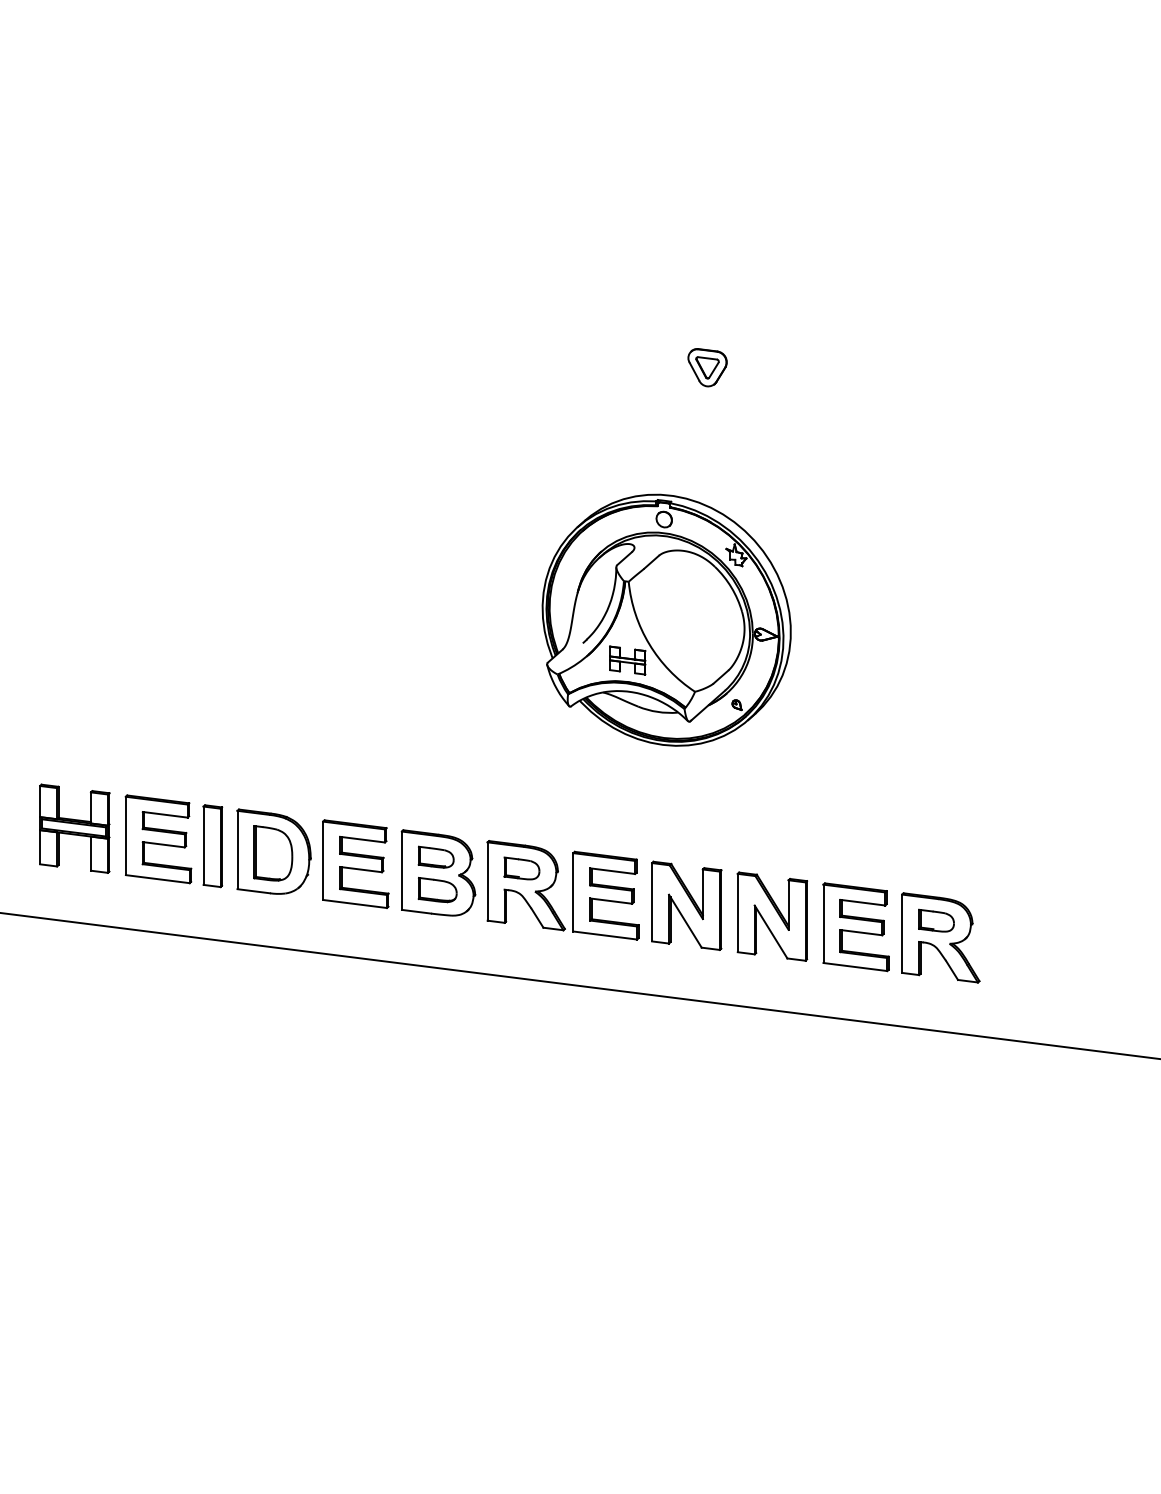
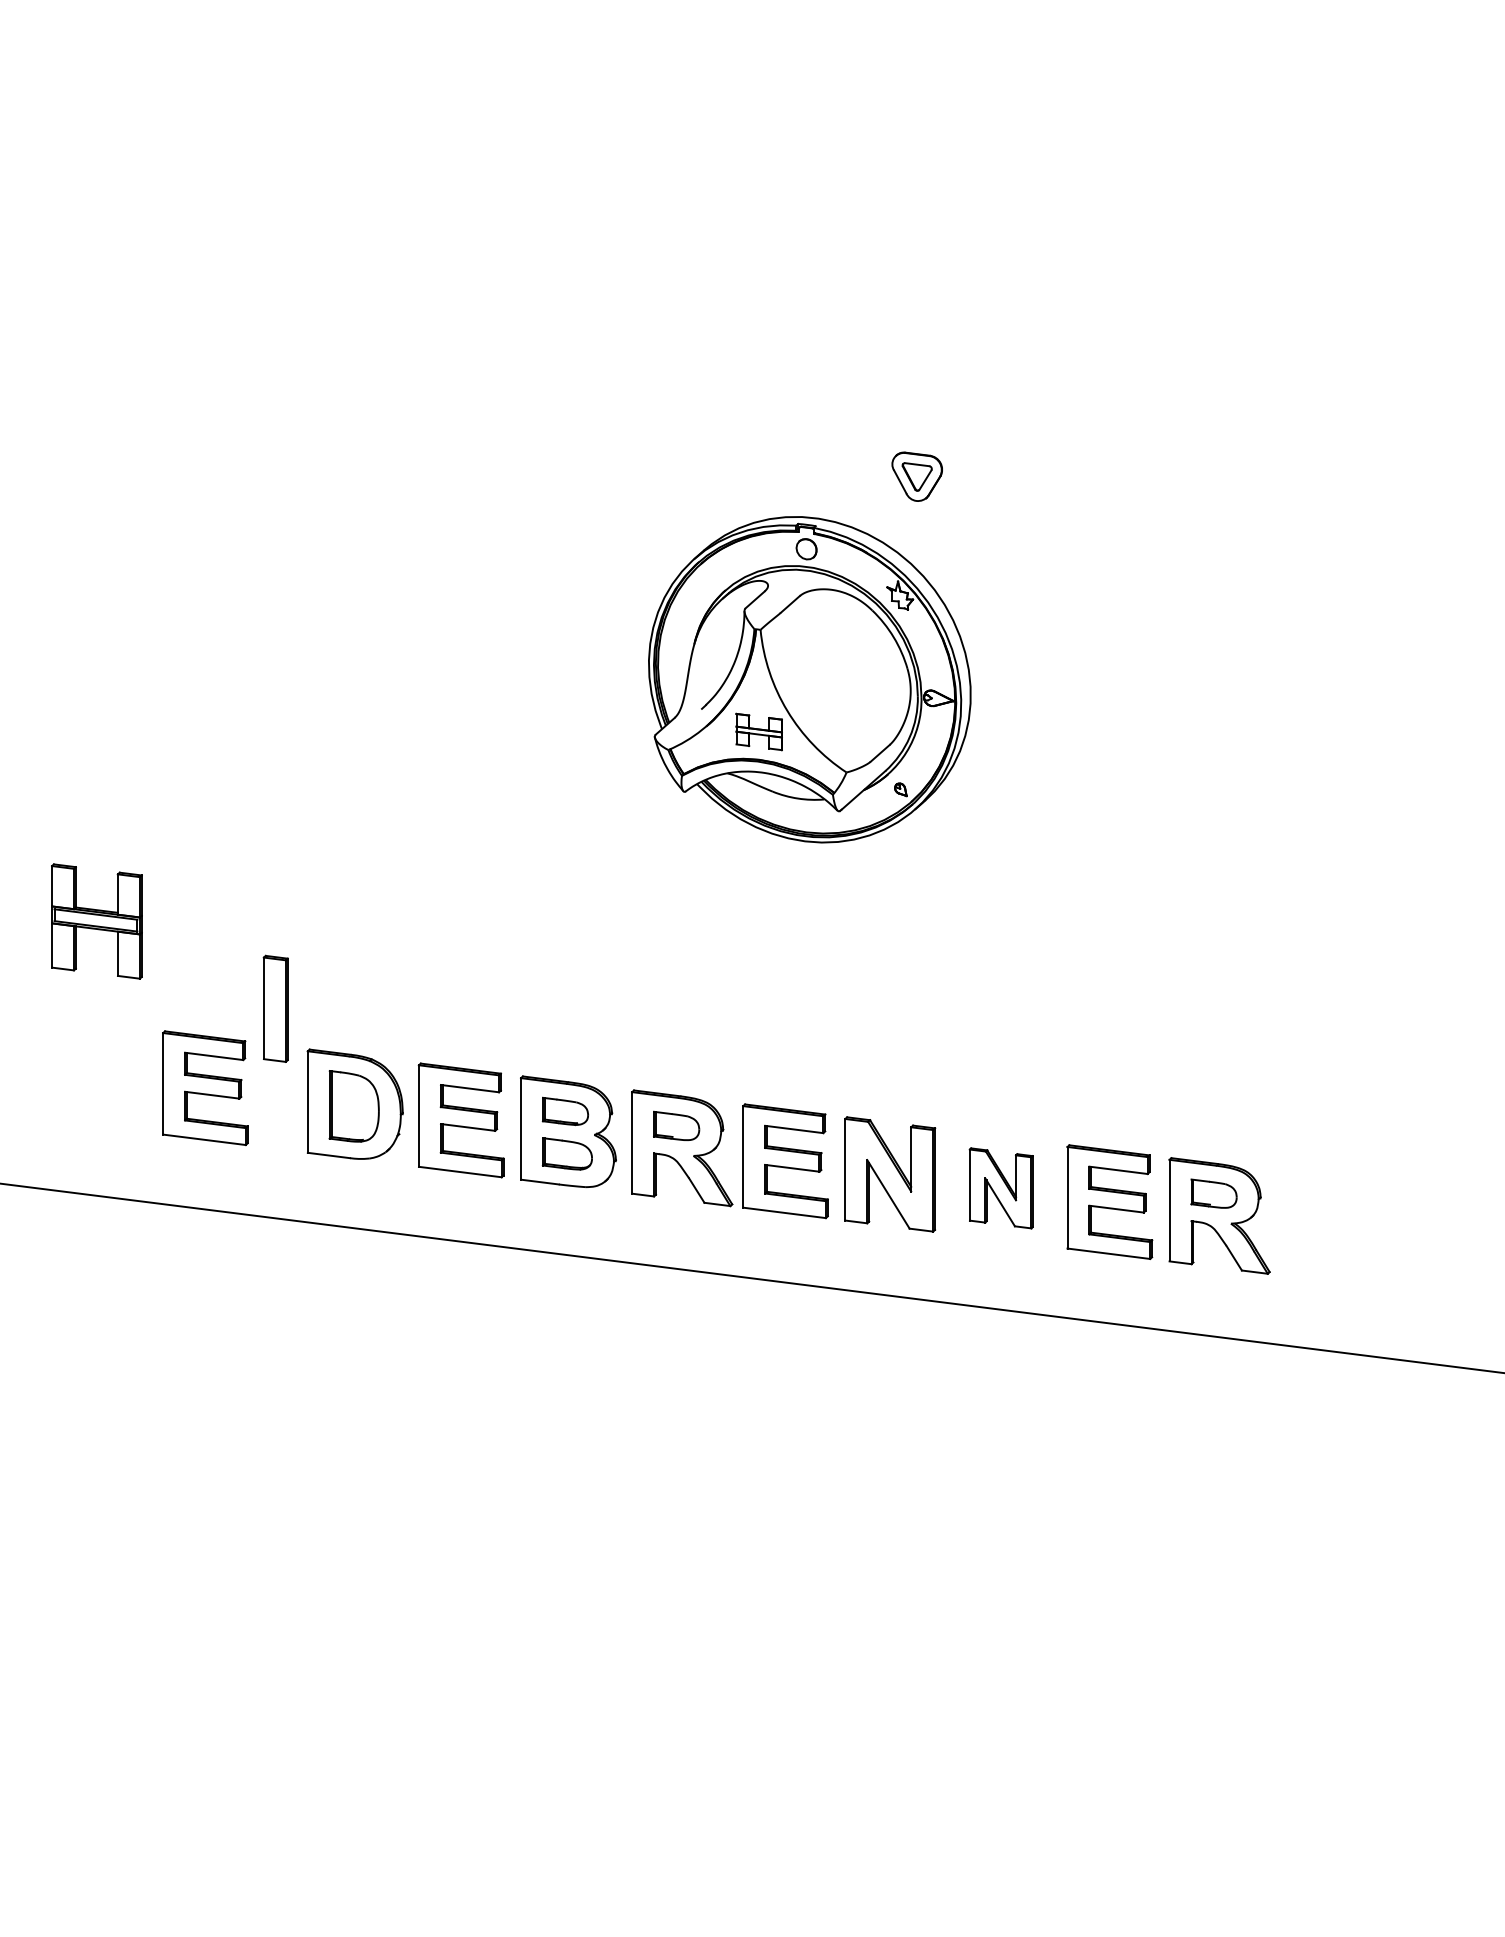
part: (666, 619) -> (809, 678), moved
part: (74, 828) -> (96, 921), moved
part: (212, 846) -> (275, 1009), moved
part: (772, 916) -> (1001, 1188), size x0.7

